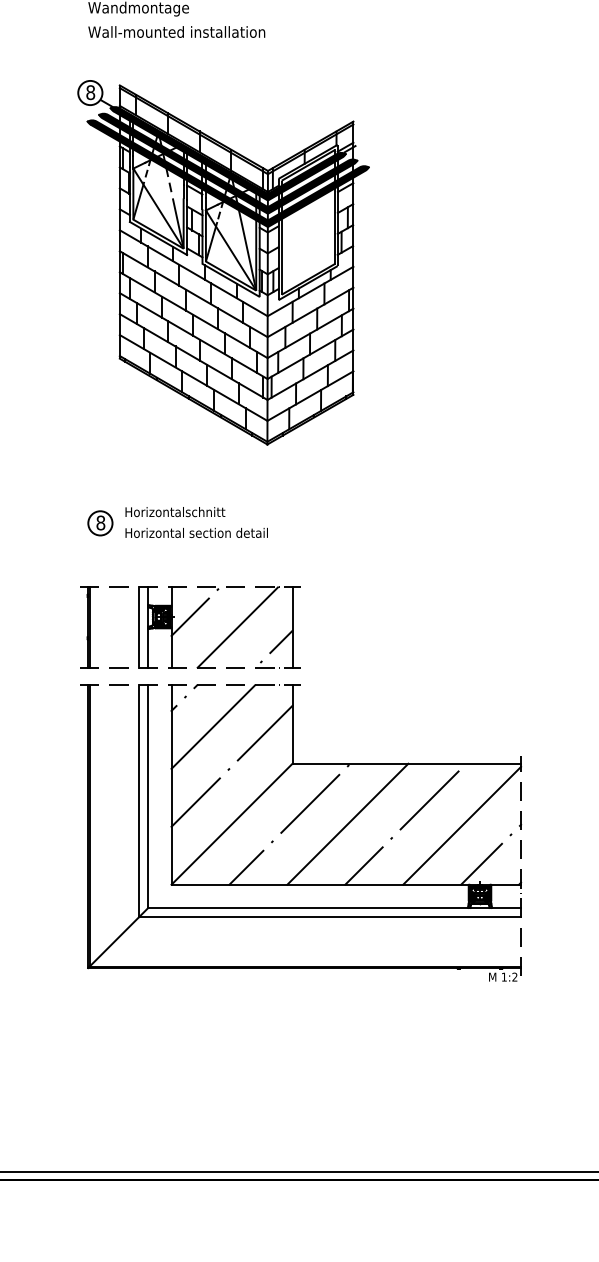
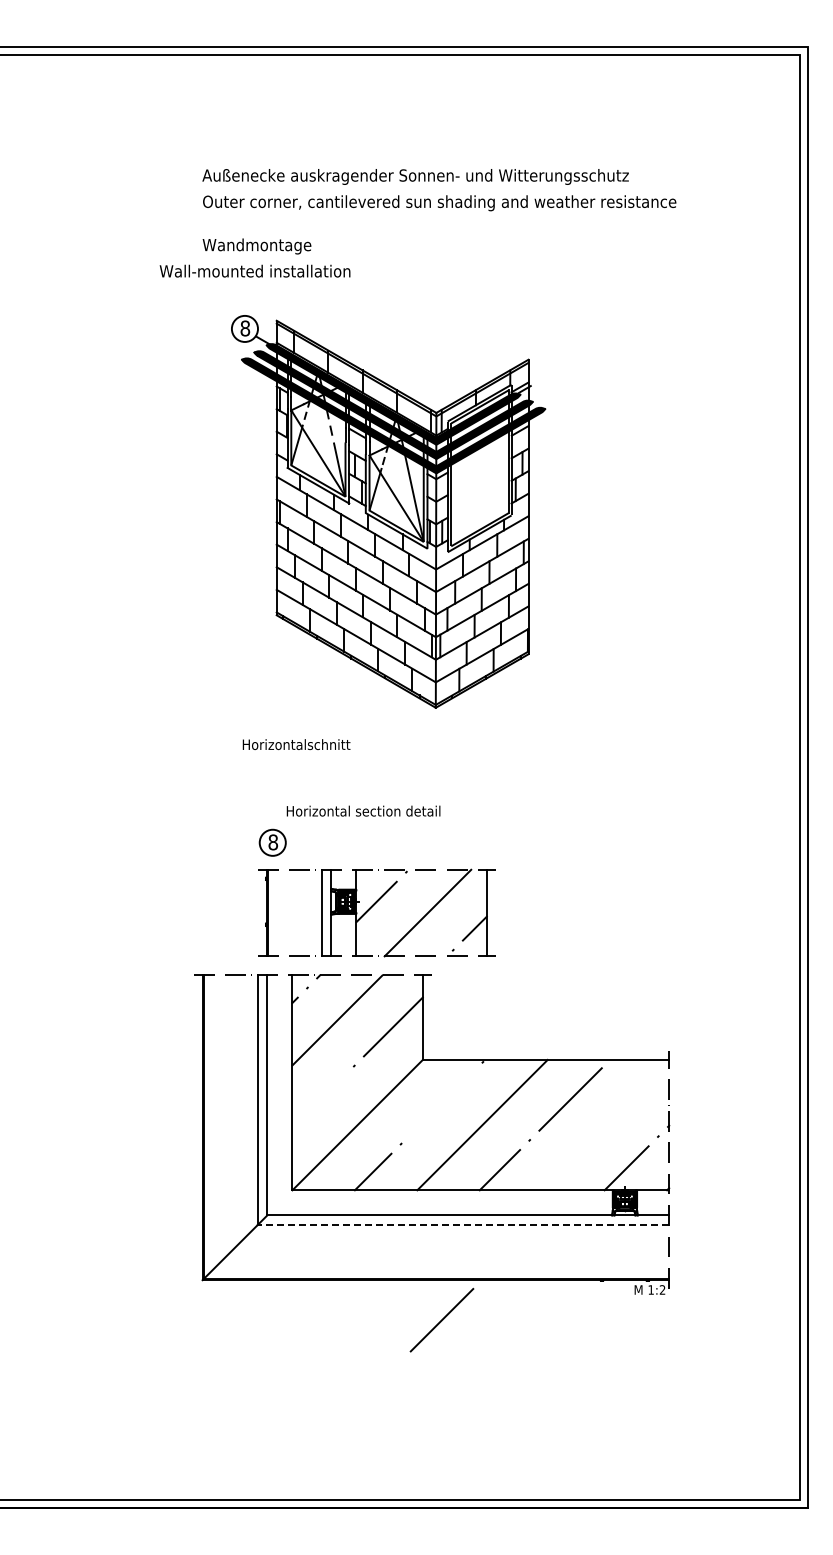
text: (176, 31) -> (254, 270), moved
part: (223, 262) -> (388, 511), moved
text: (175, 511) -> (296, 744), moved
part: (100, 523) -> (272, 842), moved
text: (196, 532) -> (363, 810), moved
part: (186, 622) -> (372, 907), moved
line: (195, 802) -> (318, 1101), removed
line: (309, 803) -> (441, 1319), moved
line: (461, 825) -> (605, 1126), removed
line: (330, 917) -> (463, 1225), solid -> dashed

